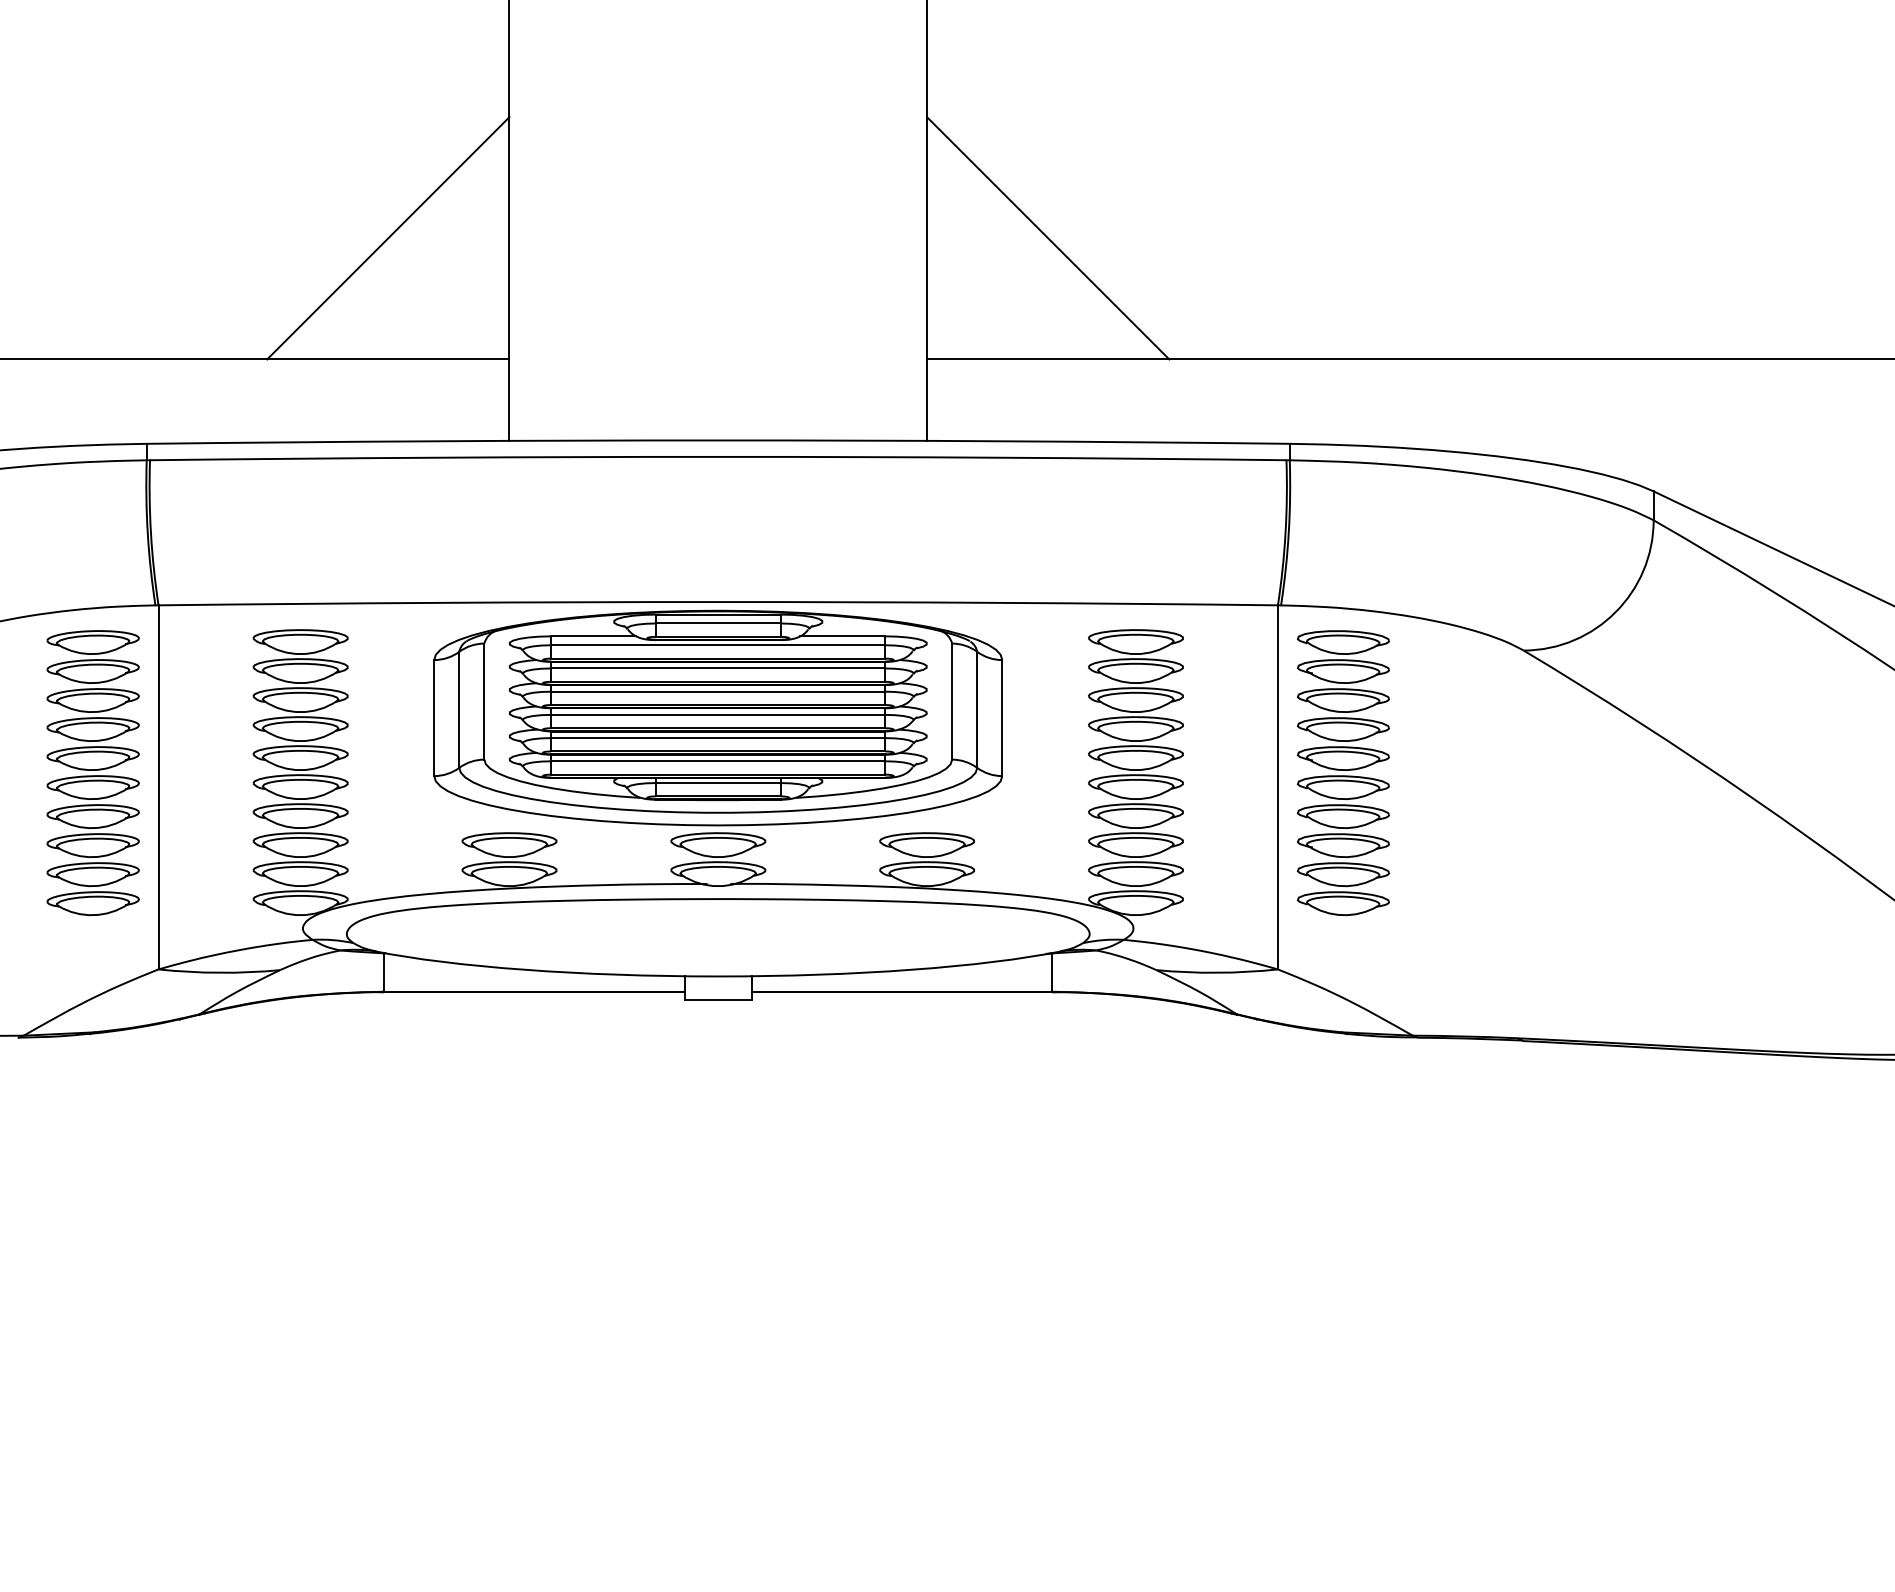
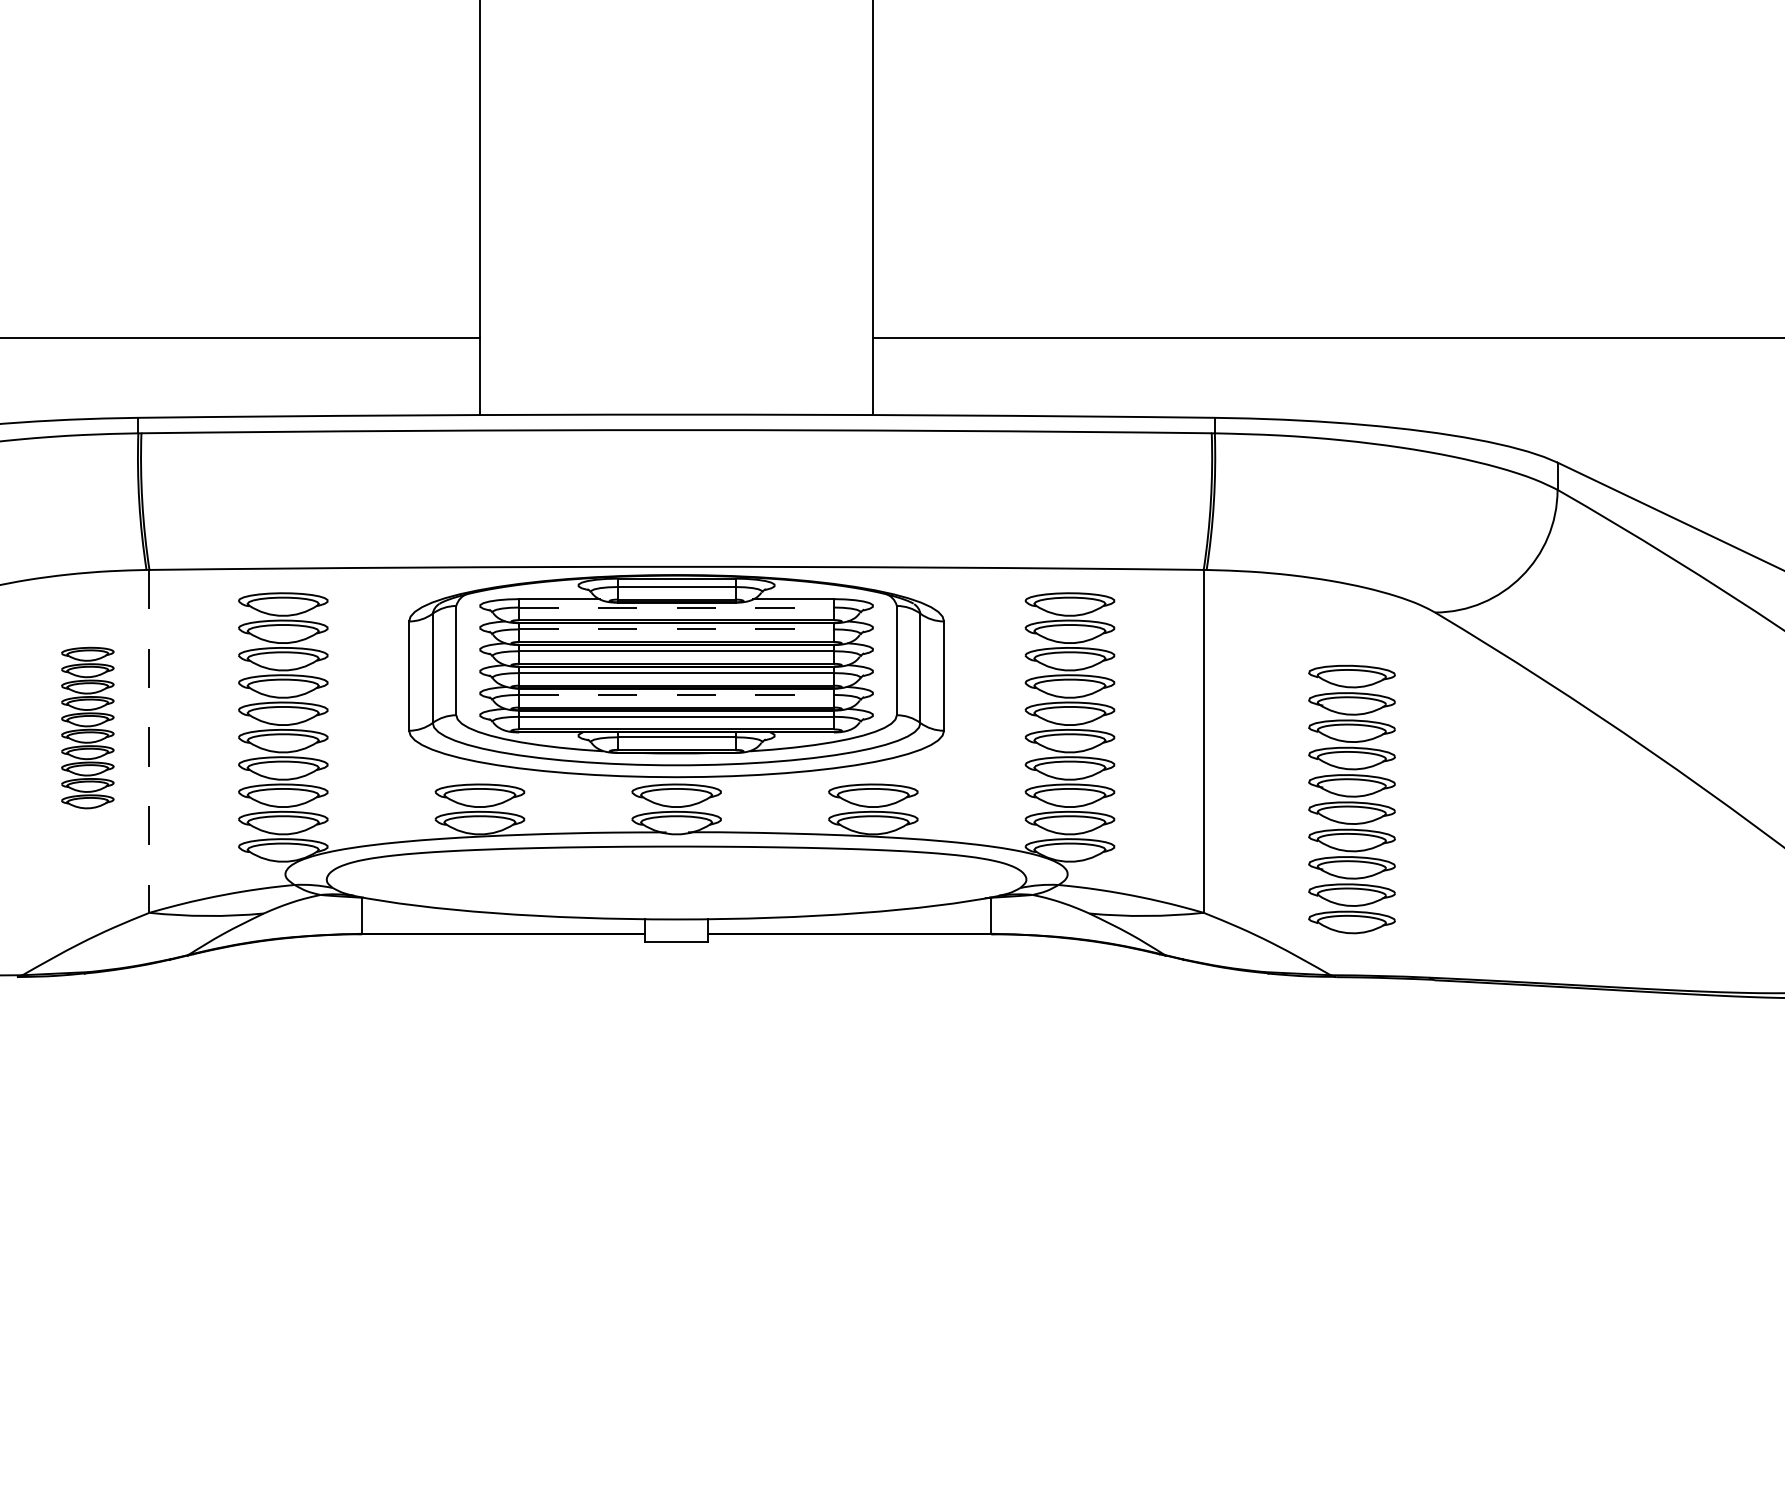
line: (388, 238) -> (366, 224), removed
line: (1048, 238) -> (987, 224), removed
line: (718, 645) -> (676, 607), solid -> dashed
line: (718, 668) -> (676, 629), solid -> dashed
line: (718, 738) -> (676, 695), solid -> dashed
part: (92, 773) -> (87, 728), size x0.6
part: (1342, 773) -> (1351, 799), moved
line: (158, 787) -> (149, 741), solid -> dashed

